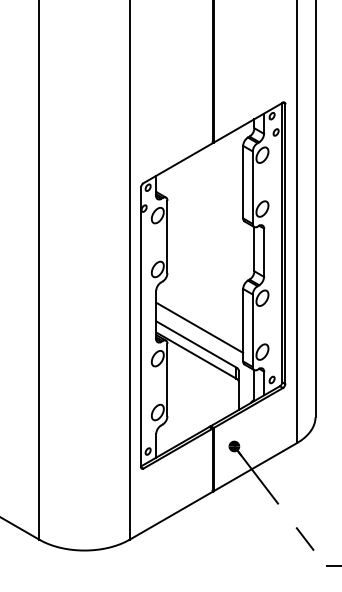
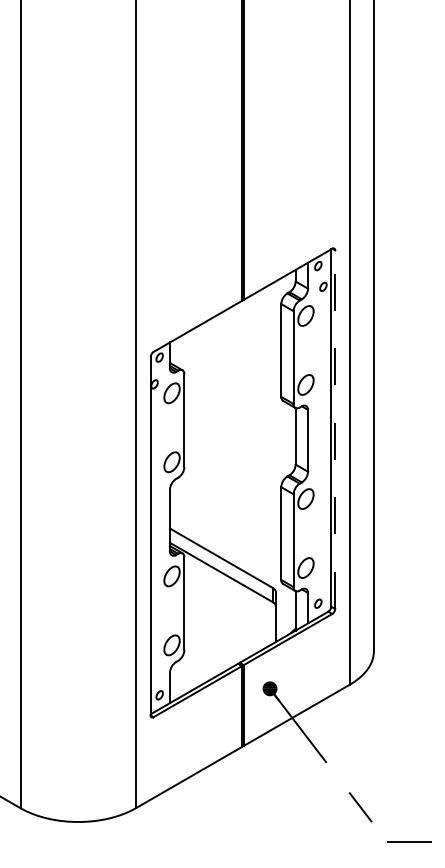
line: (285, 243) -> (335, 429), solid -> dashed
line: (199, 327) -> (225, 536), removed

